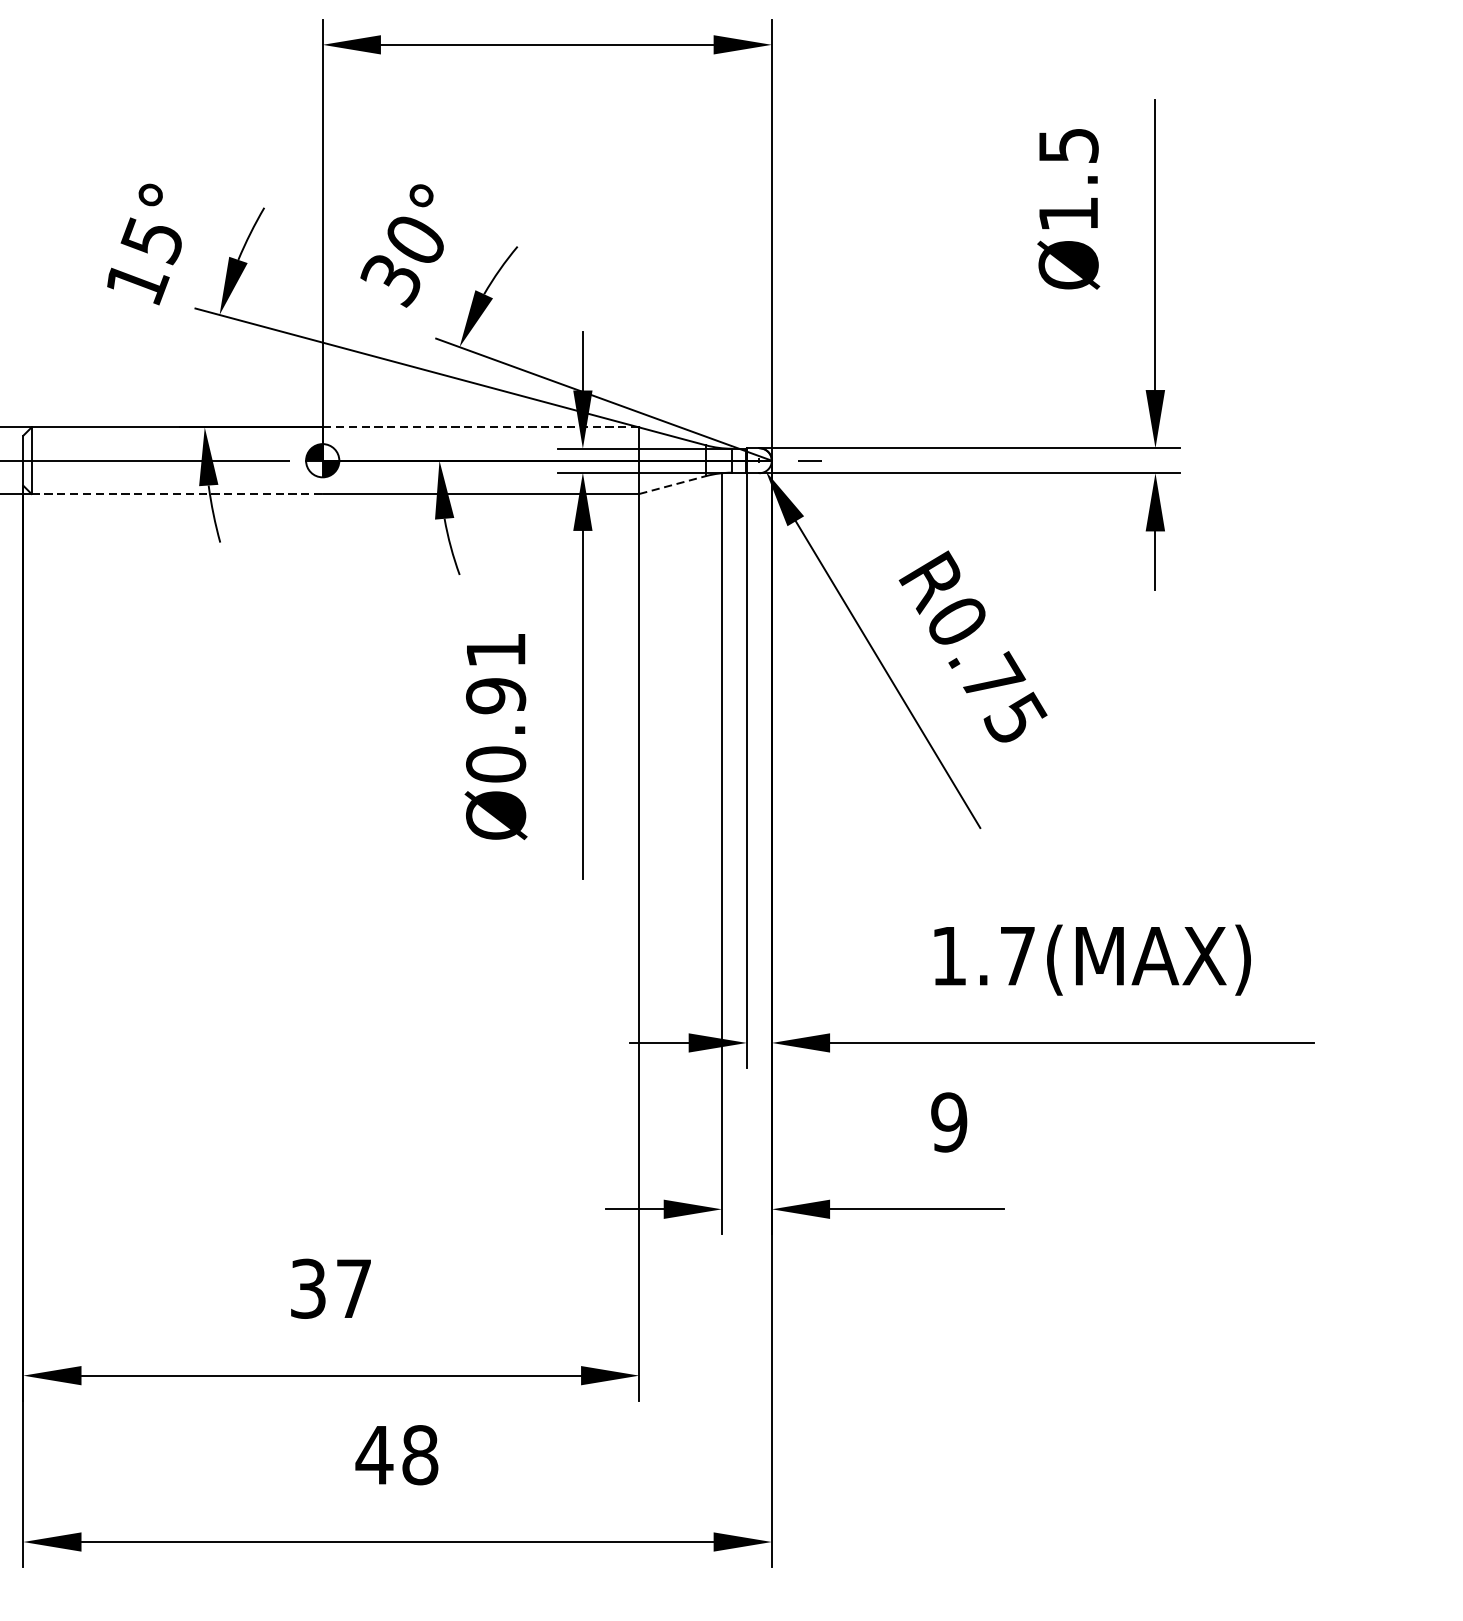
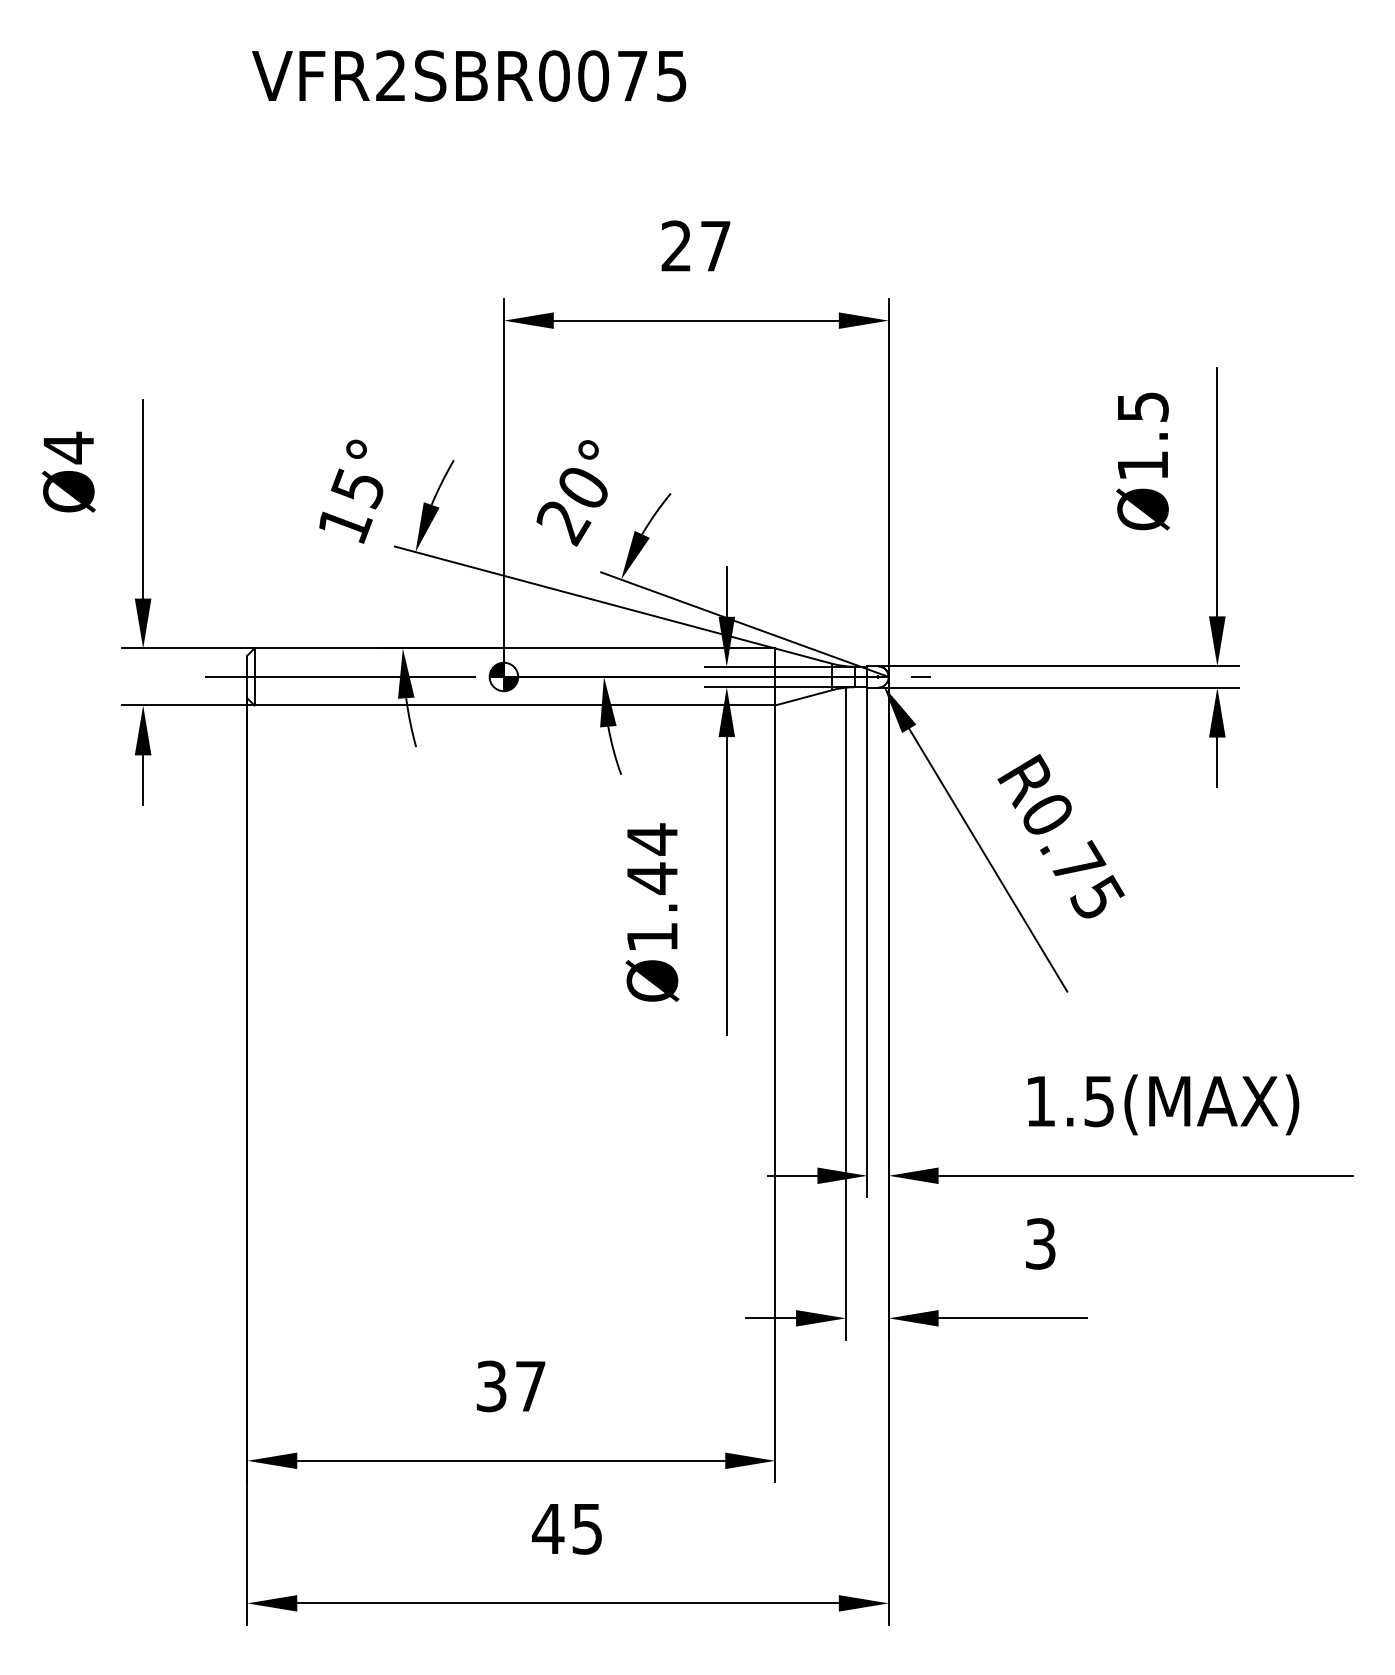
text: (392, 281) -> (563, 523), 30° -> 20°
line: (480, 427) -> (639, 648), dashed -> solid
line: (672, 484) -> (803, 697), dashed -> solid
line: (177, 494) -> (379, 705), dashed -> solid
text: (496, 706) -> (652, 887), Ø0.91 -> Ø1.44
text: (1016, 956) -> (1098, 1101), 1.7(MAX) -> 1.5(MAX)
text: (949, 1121) -> (1040, 1243), 9 -> 3
text: (420, 1454) -> (587, 1528), 48 -> 45

